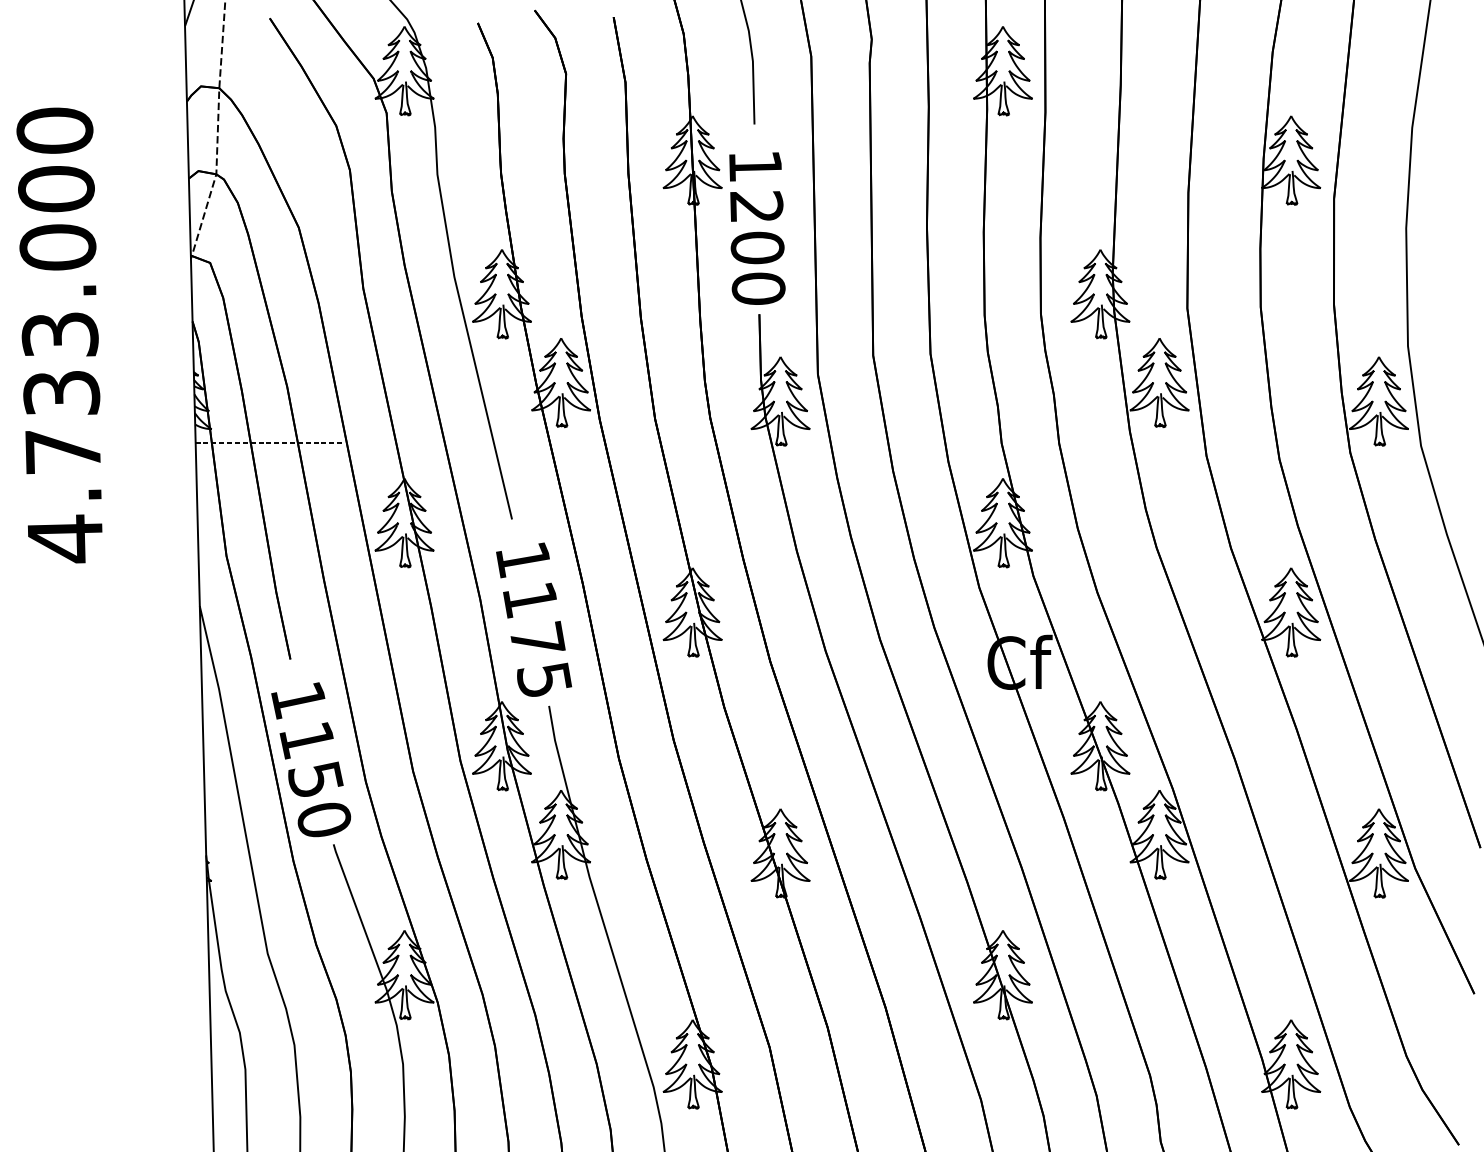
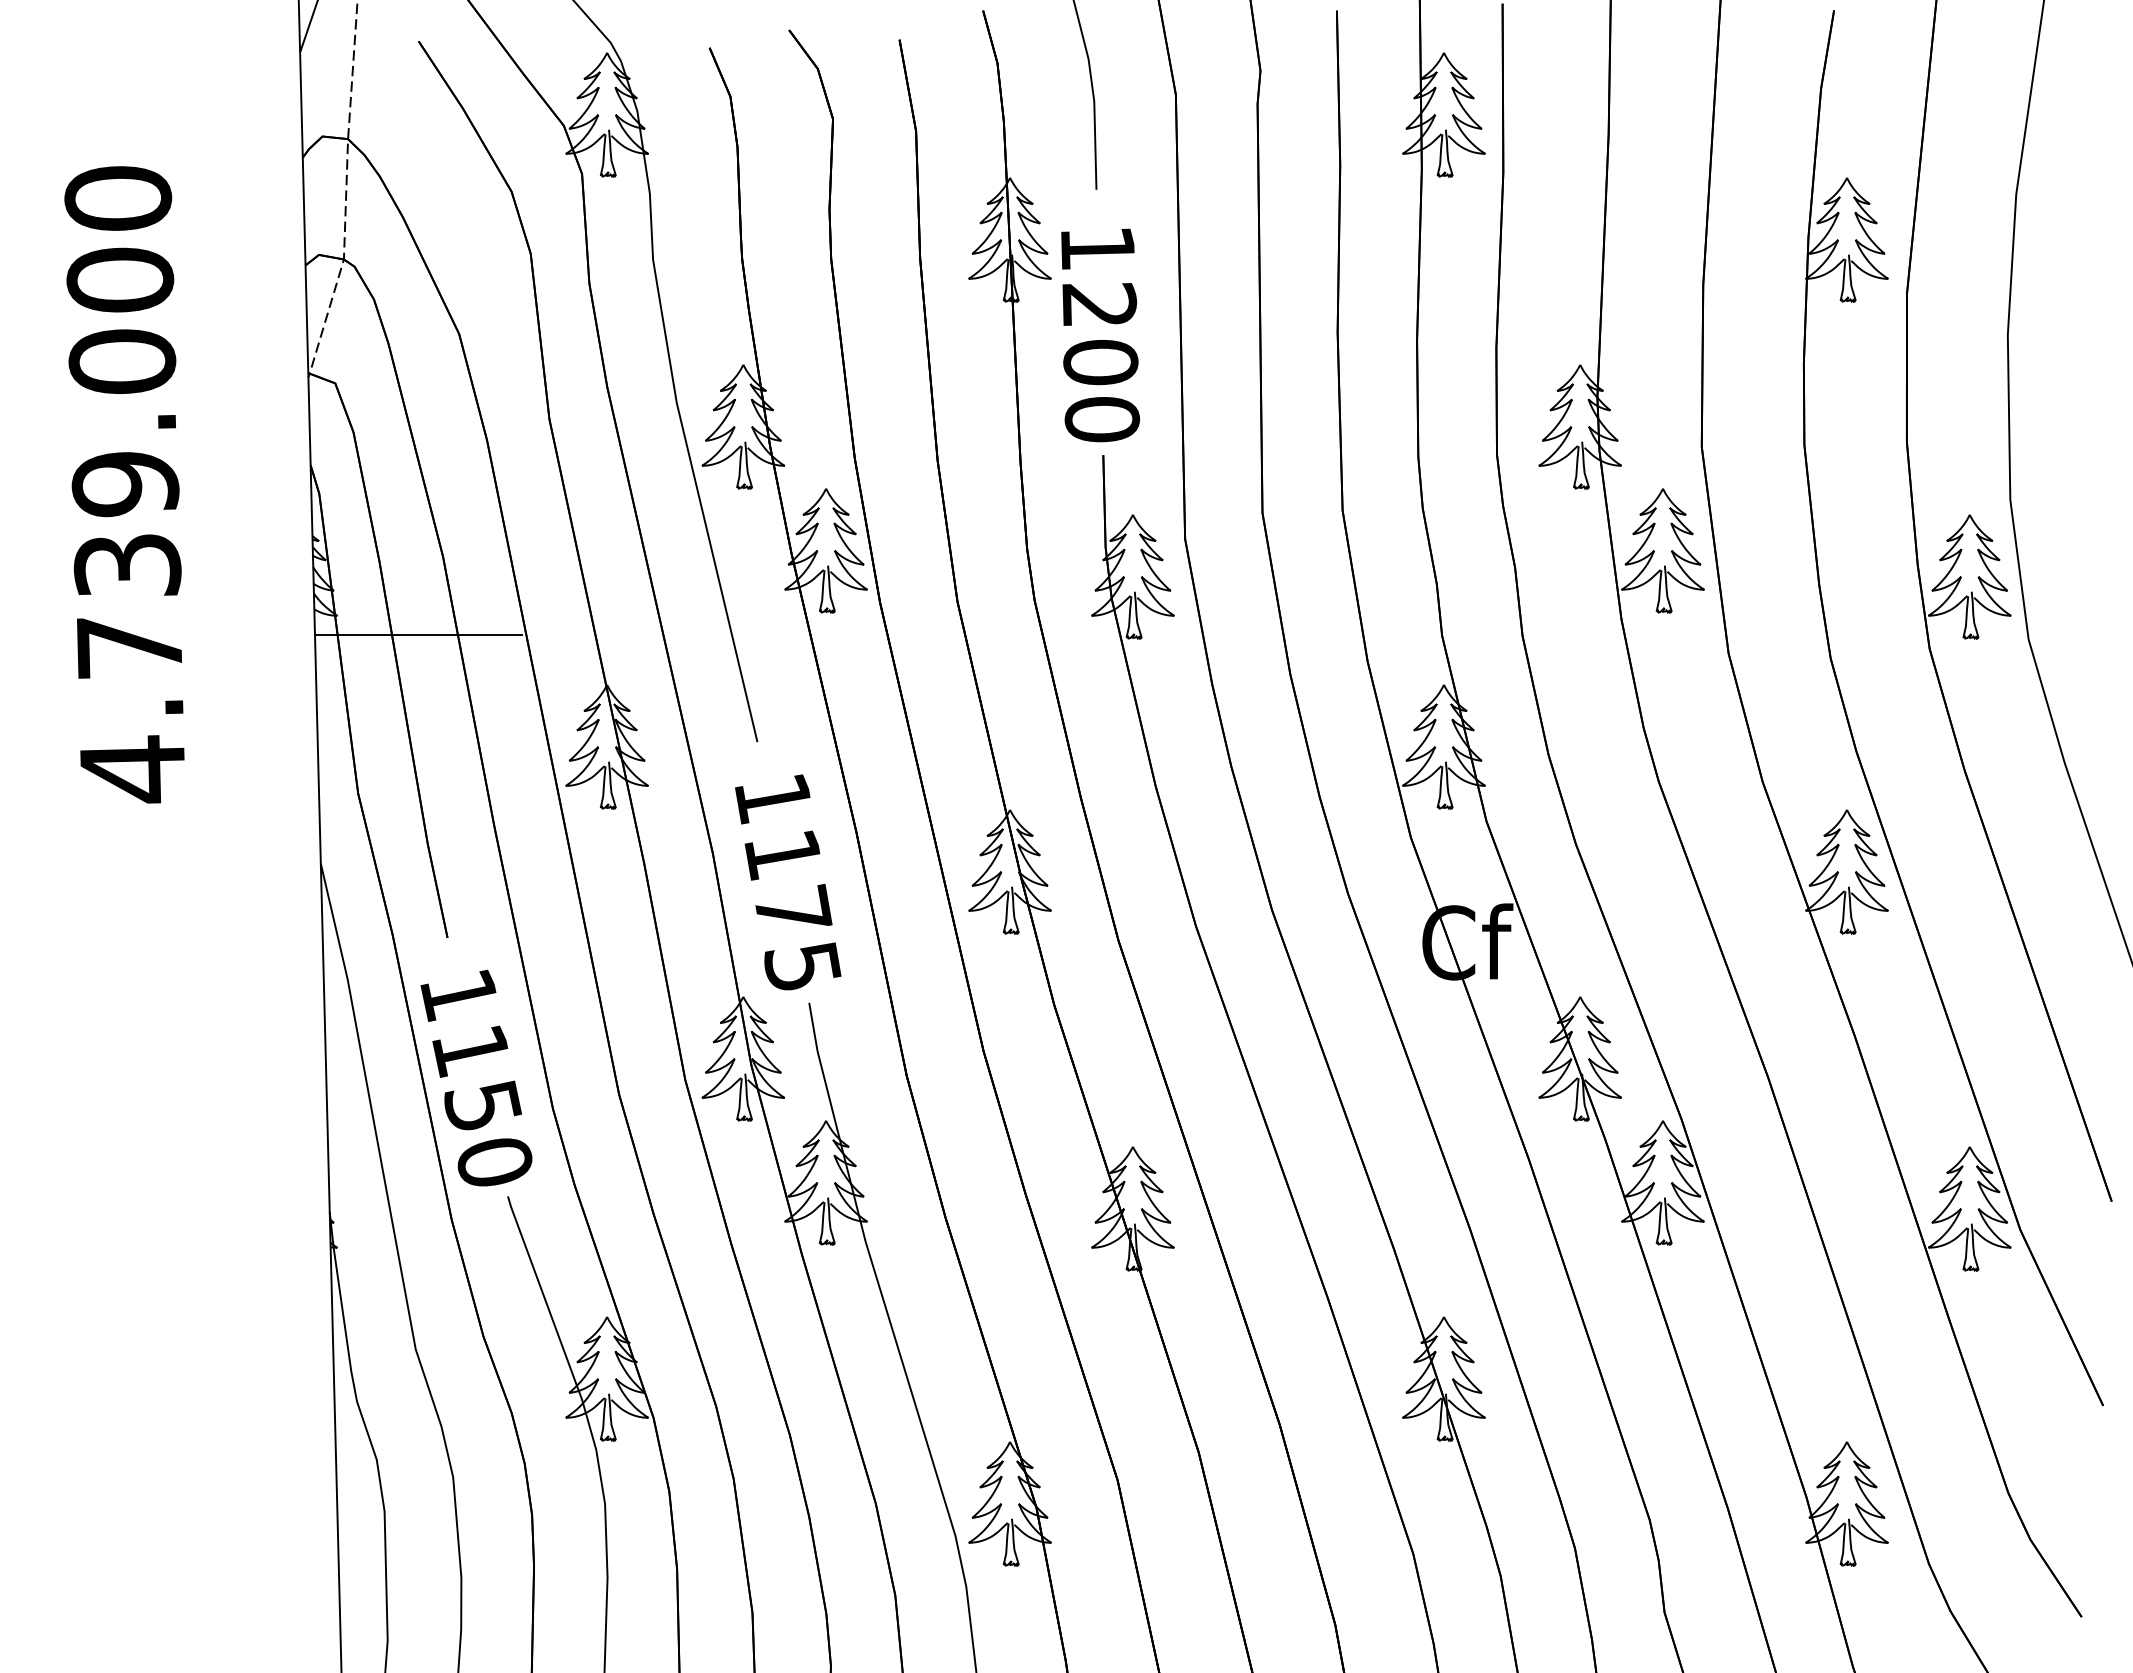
text: (60, 335) -> (125, 484), 4.733.000 -> 4.739.000
line: (269, 442) -> (418, 634), dashed -> solid

